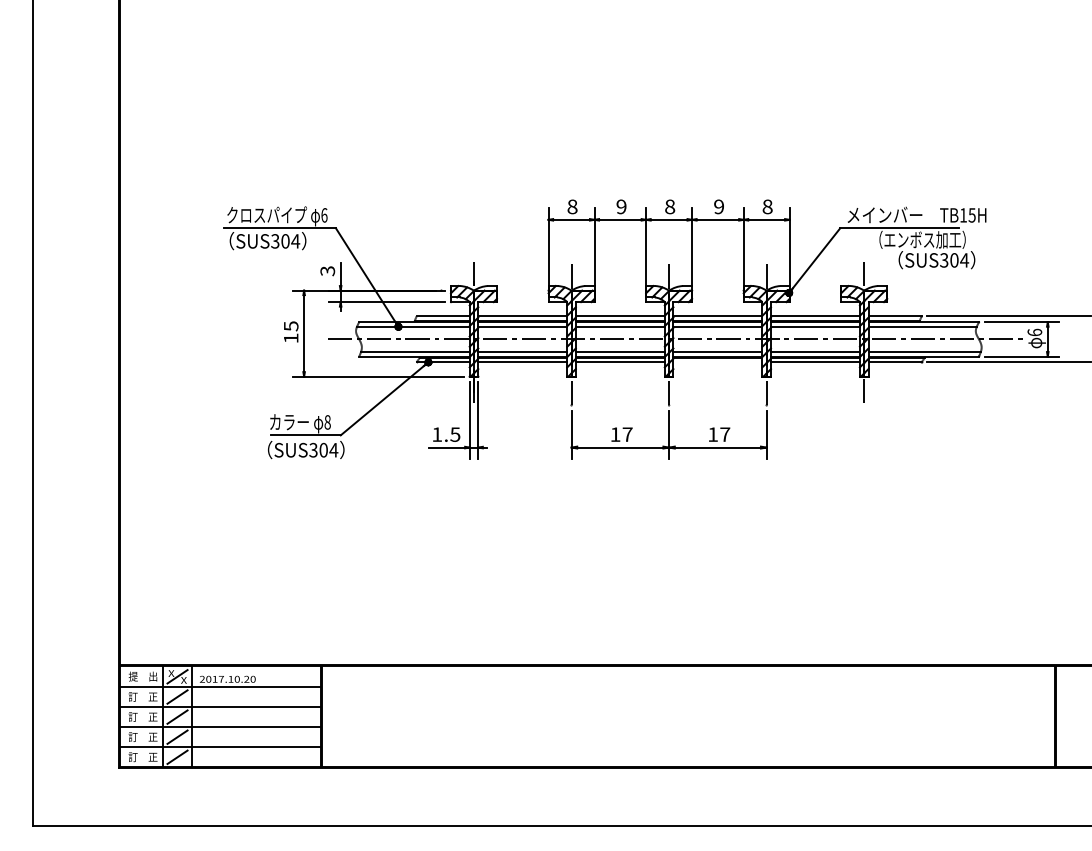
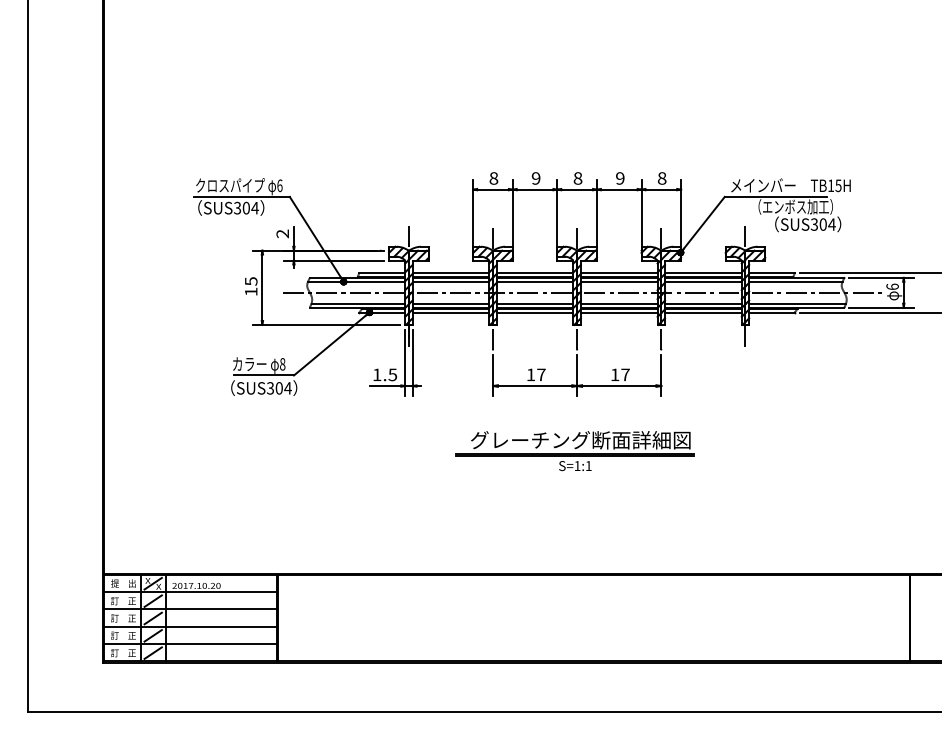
text: (328, 270) -> (283, 233), 3 -> 2
line: (717, 362) -> (618, 312), added
part: (666, 523) -> (574, 451), added

